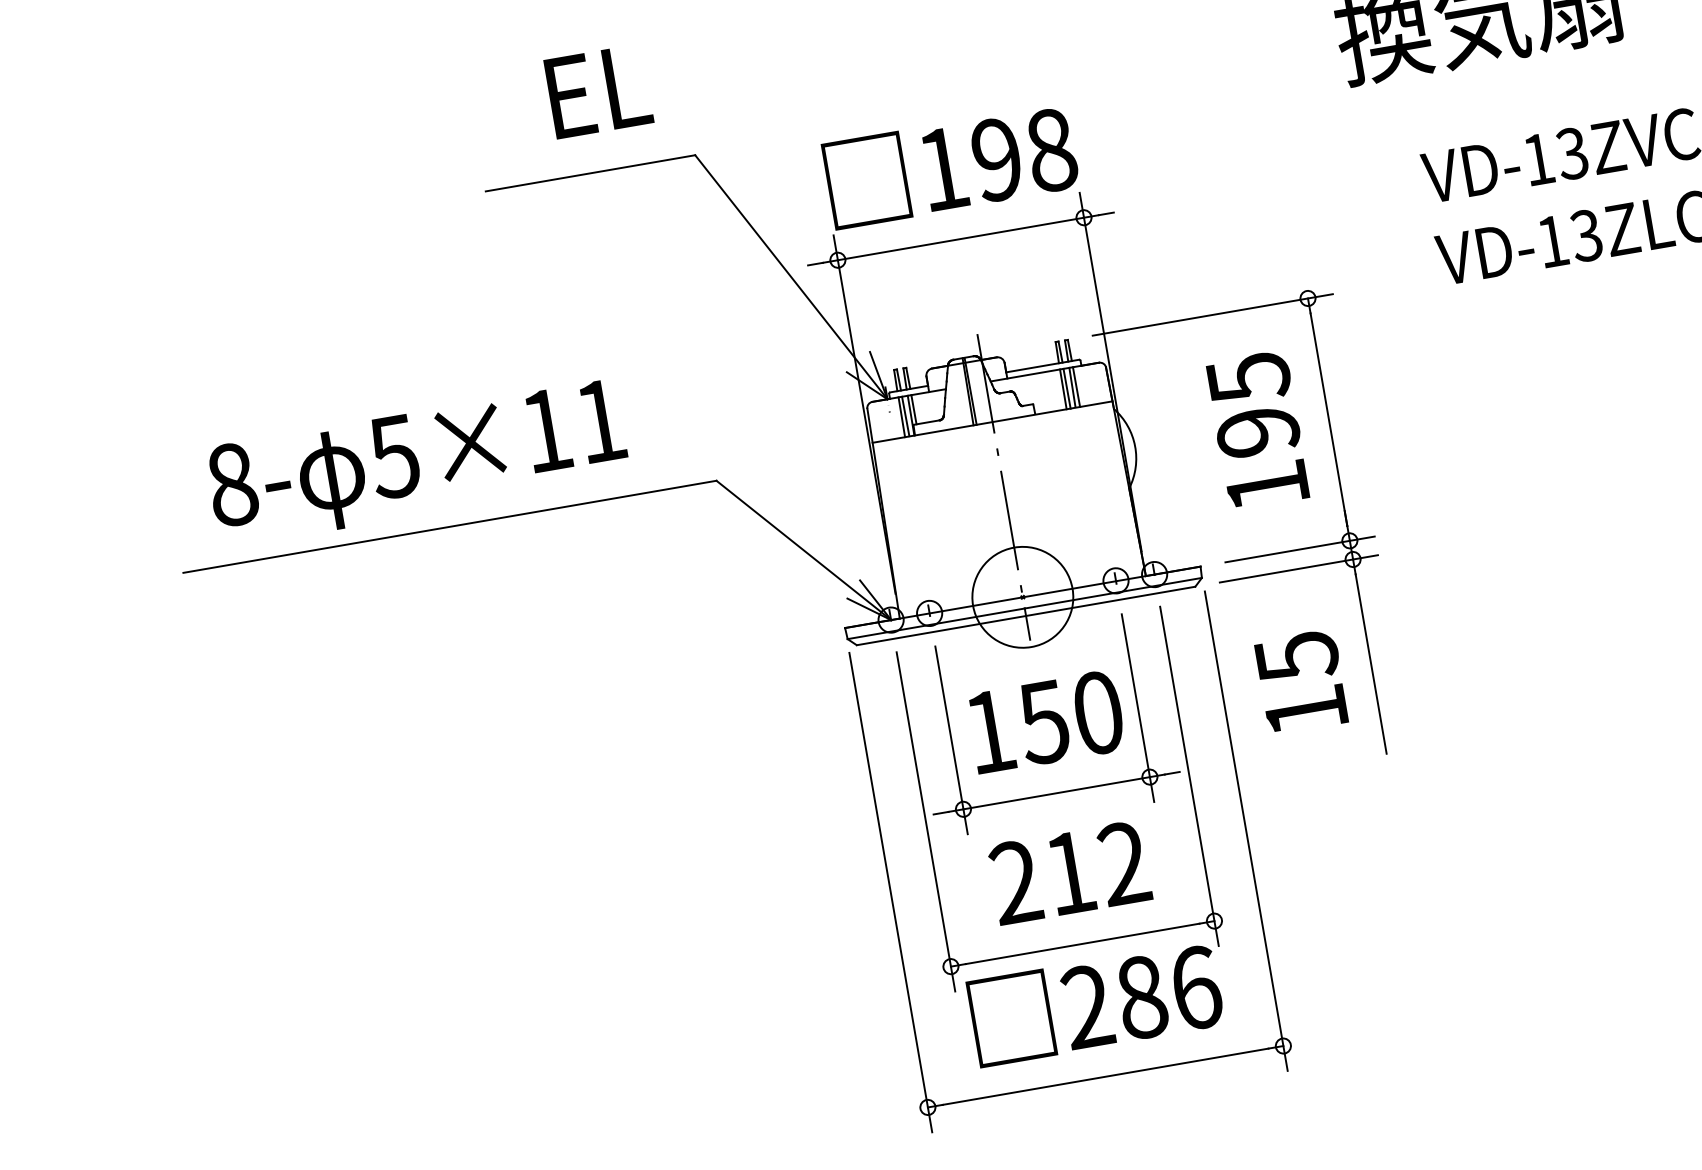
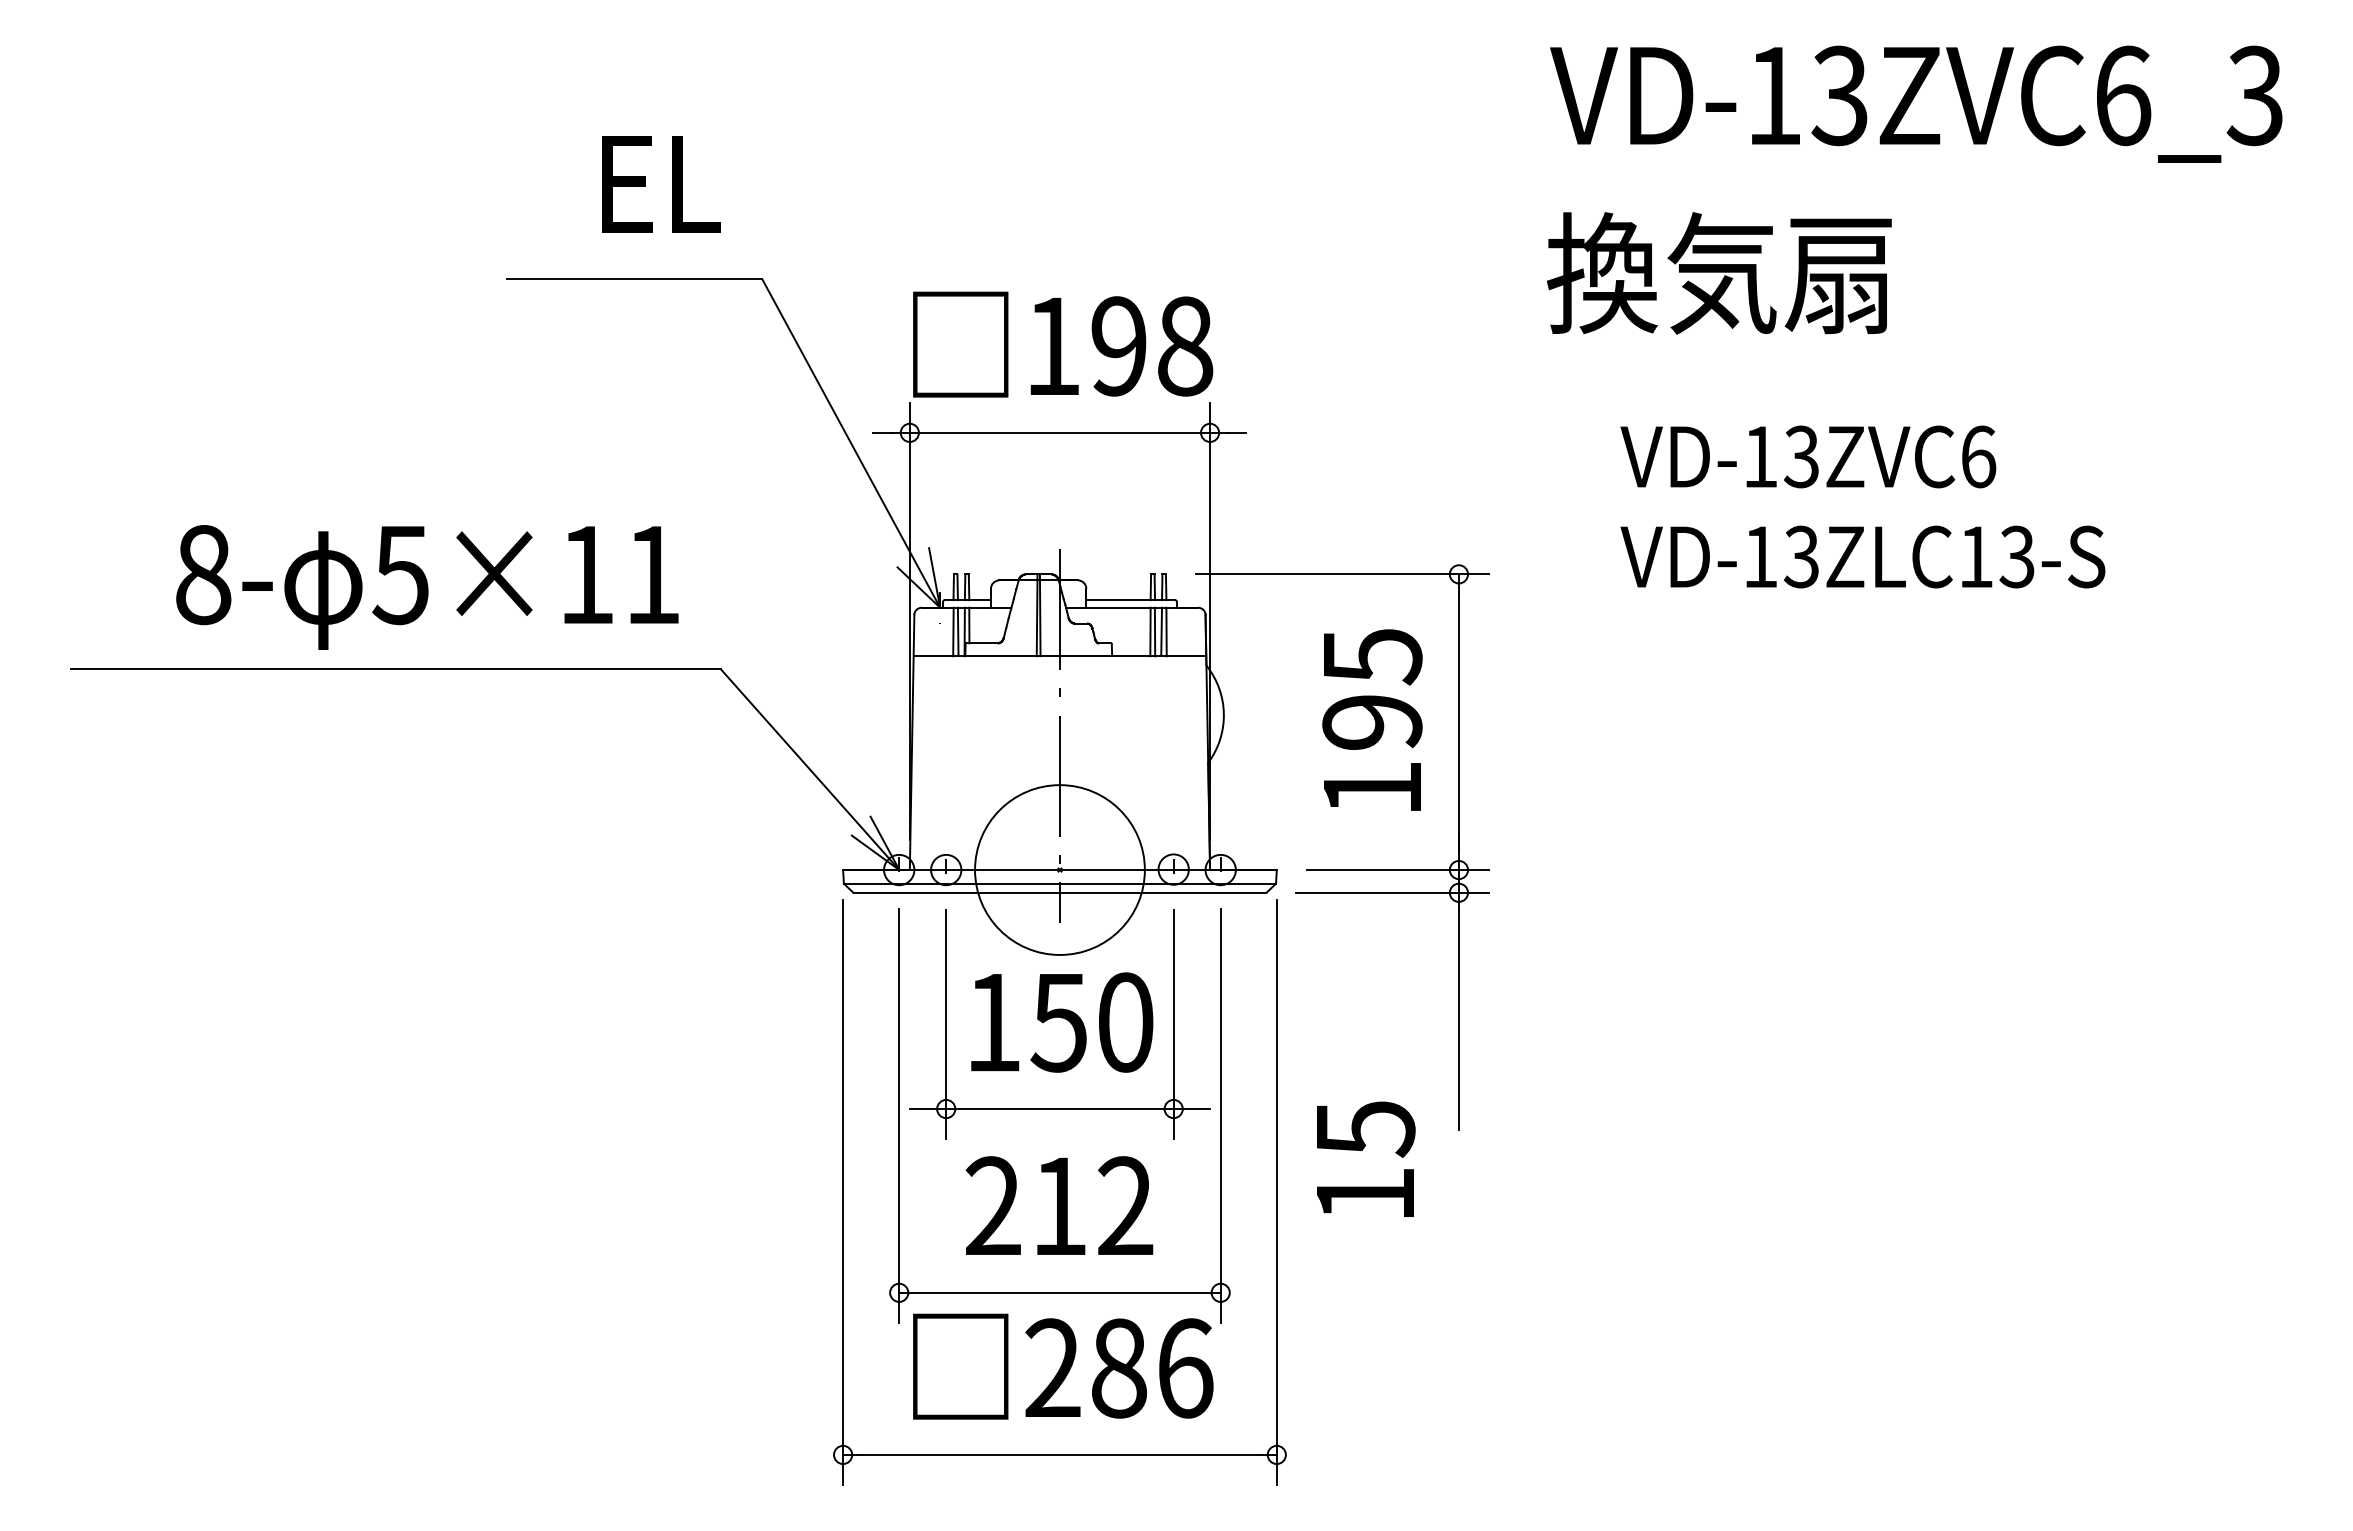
text: (417, 463) -> (427, 587), moved
circle: (1022, 596) -> (1059, 869), size x1.4
text: (1301, 681) -> (1366, 1158), moved

